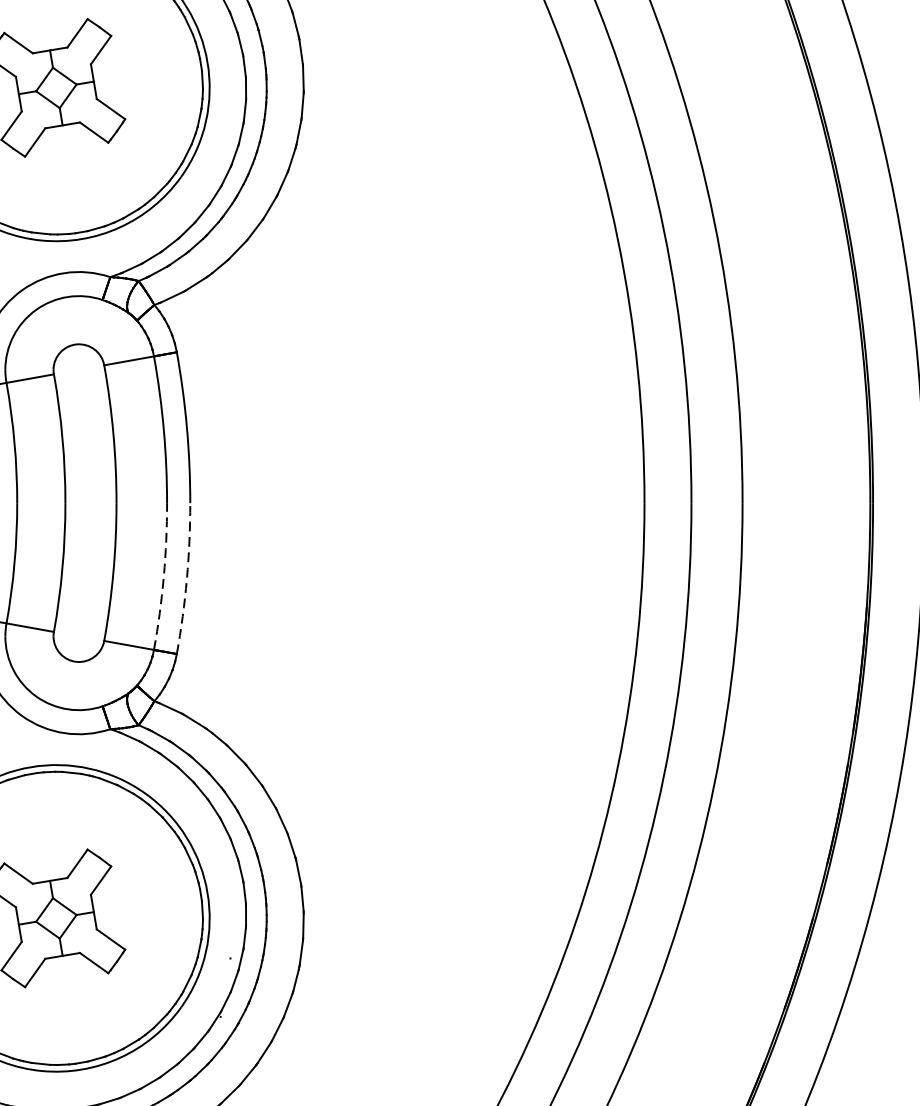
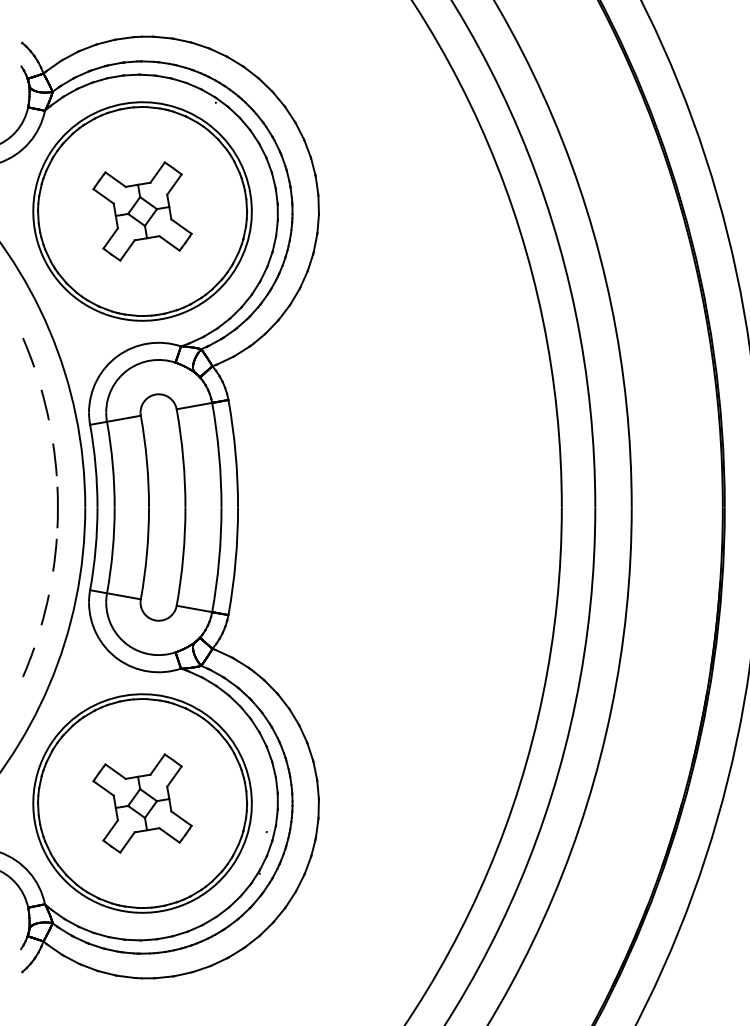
arc: (164, 577) -> (219, 560), dashed -> solid
arc: (186, 578) -> (235, 561), dashed -> solid

